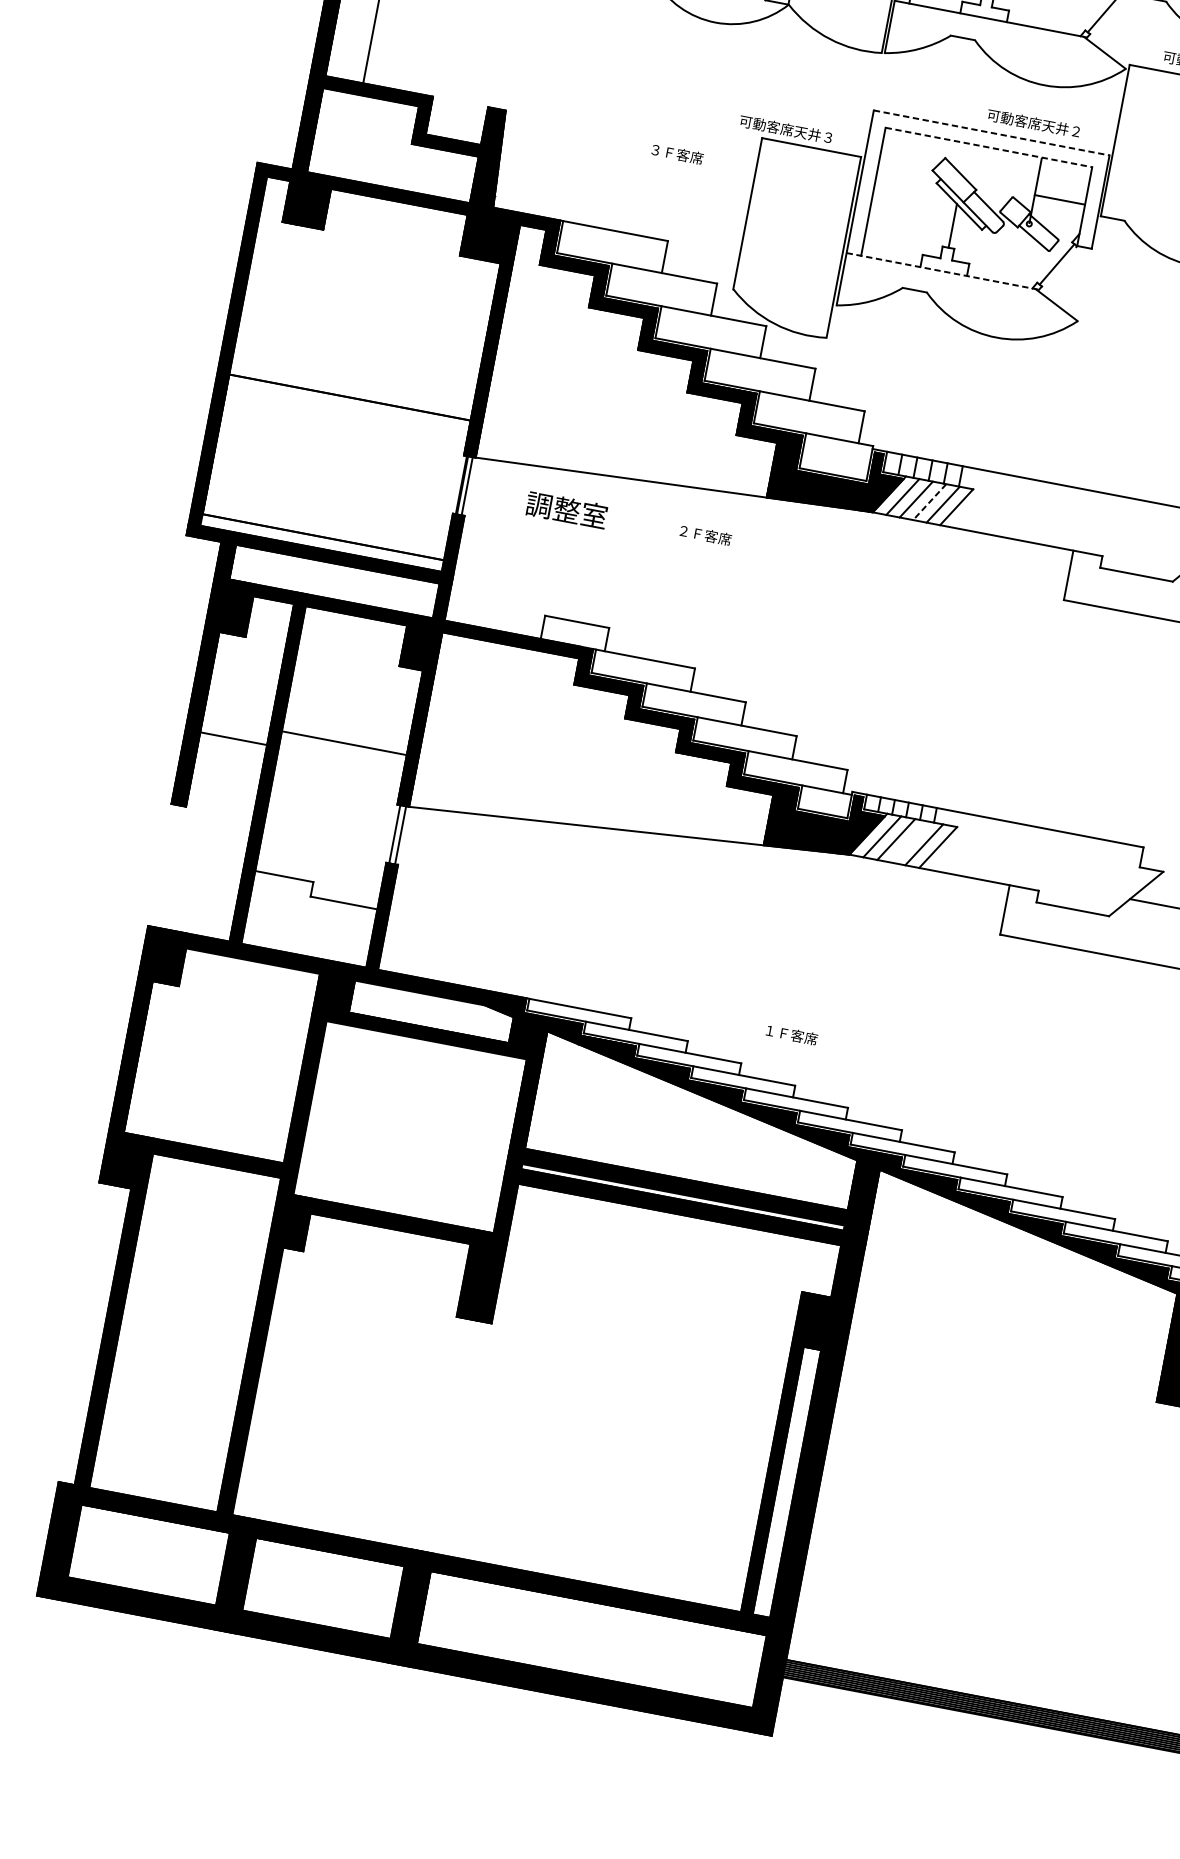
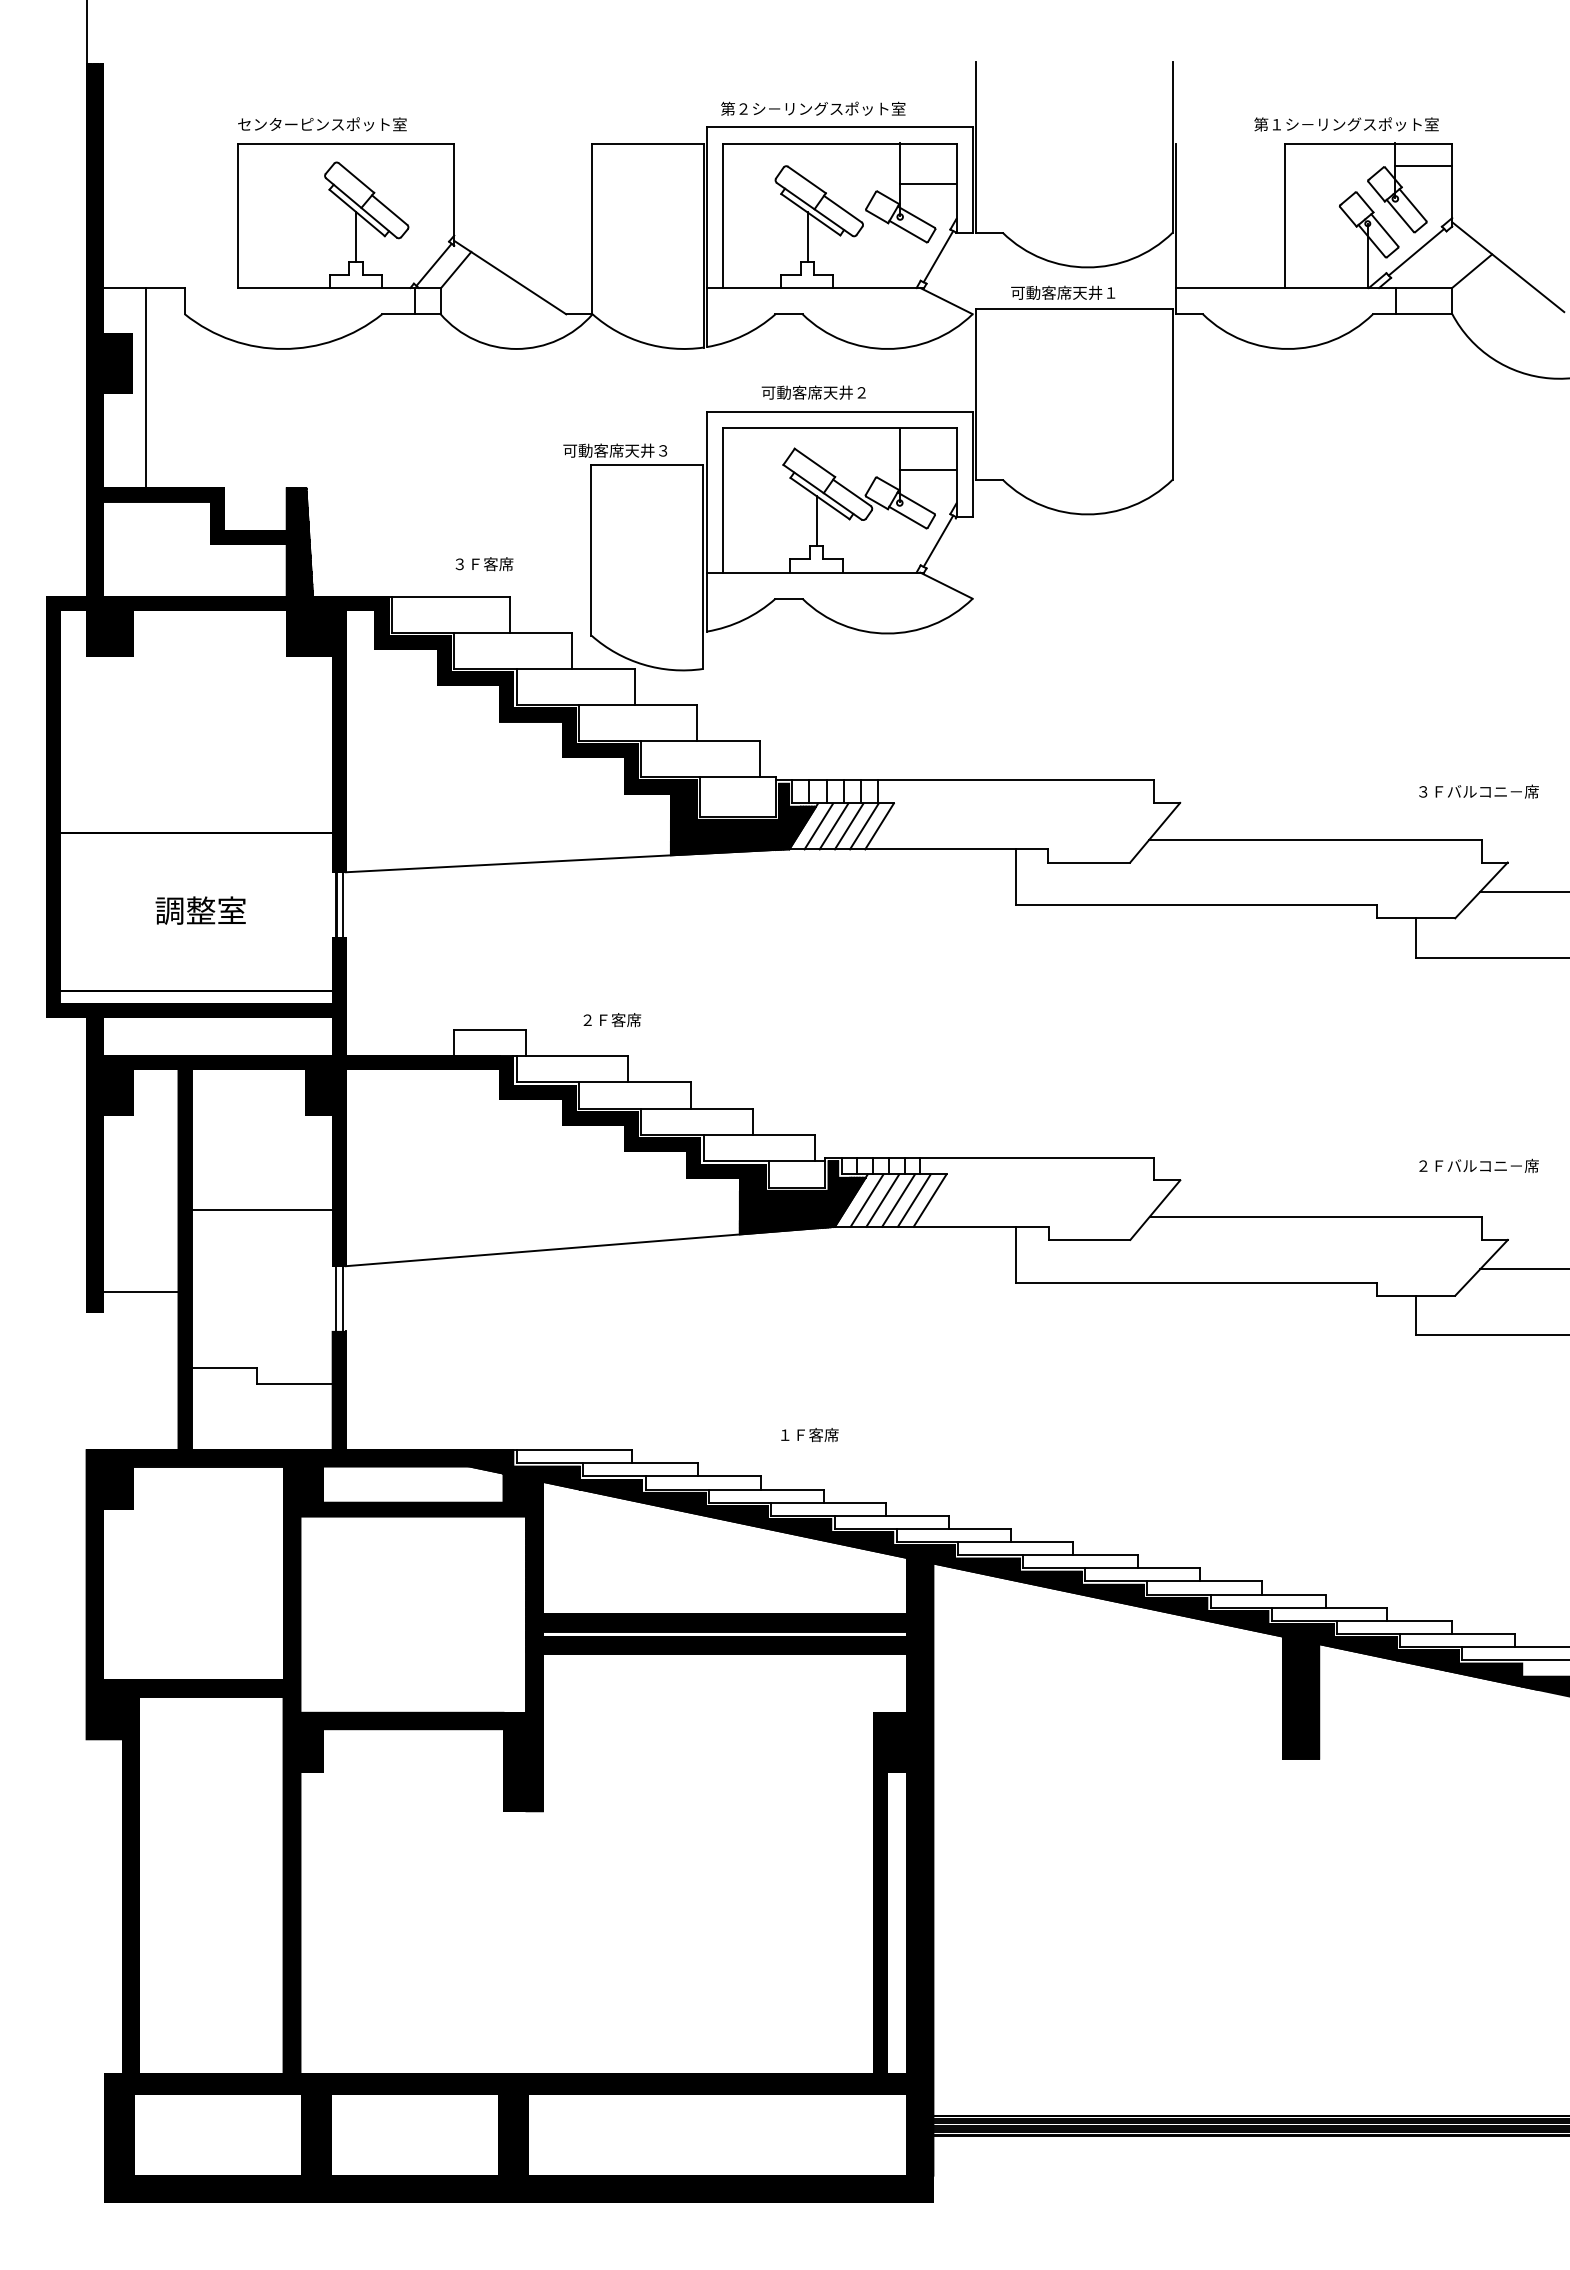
text: (1033, 123) -> (813, 392), moved
line: (991, 132) -> (839, 411), dashed -> solid
line: (988, 147) -> (839, 428), dashed -> solid
text: (677, 154) -> (484, 564), moved
line: (942, 271) -> (815, 572), dashed -> solid
line: (929, 502) -> (848, 826), dashed -> solid
text: (566, 510) -> (200, 910), moved
text: (705, 535) -> (612, 1020), moved
line: (233, 738) -> (140, 1292), moved
line: (910, 842) -> (898, 1200), added

